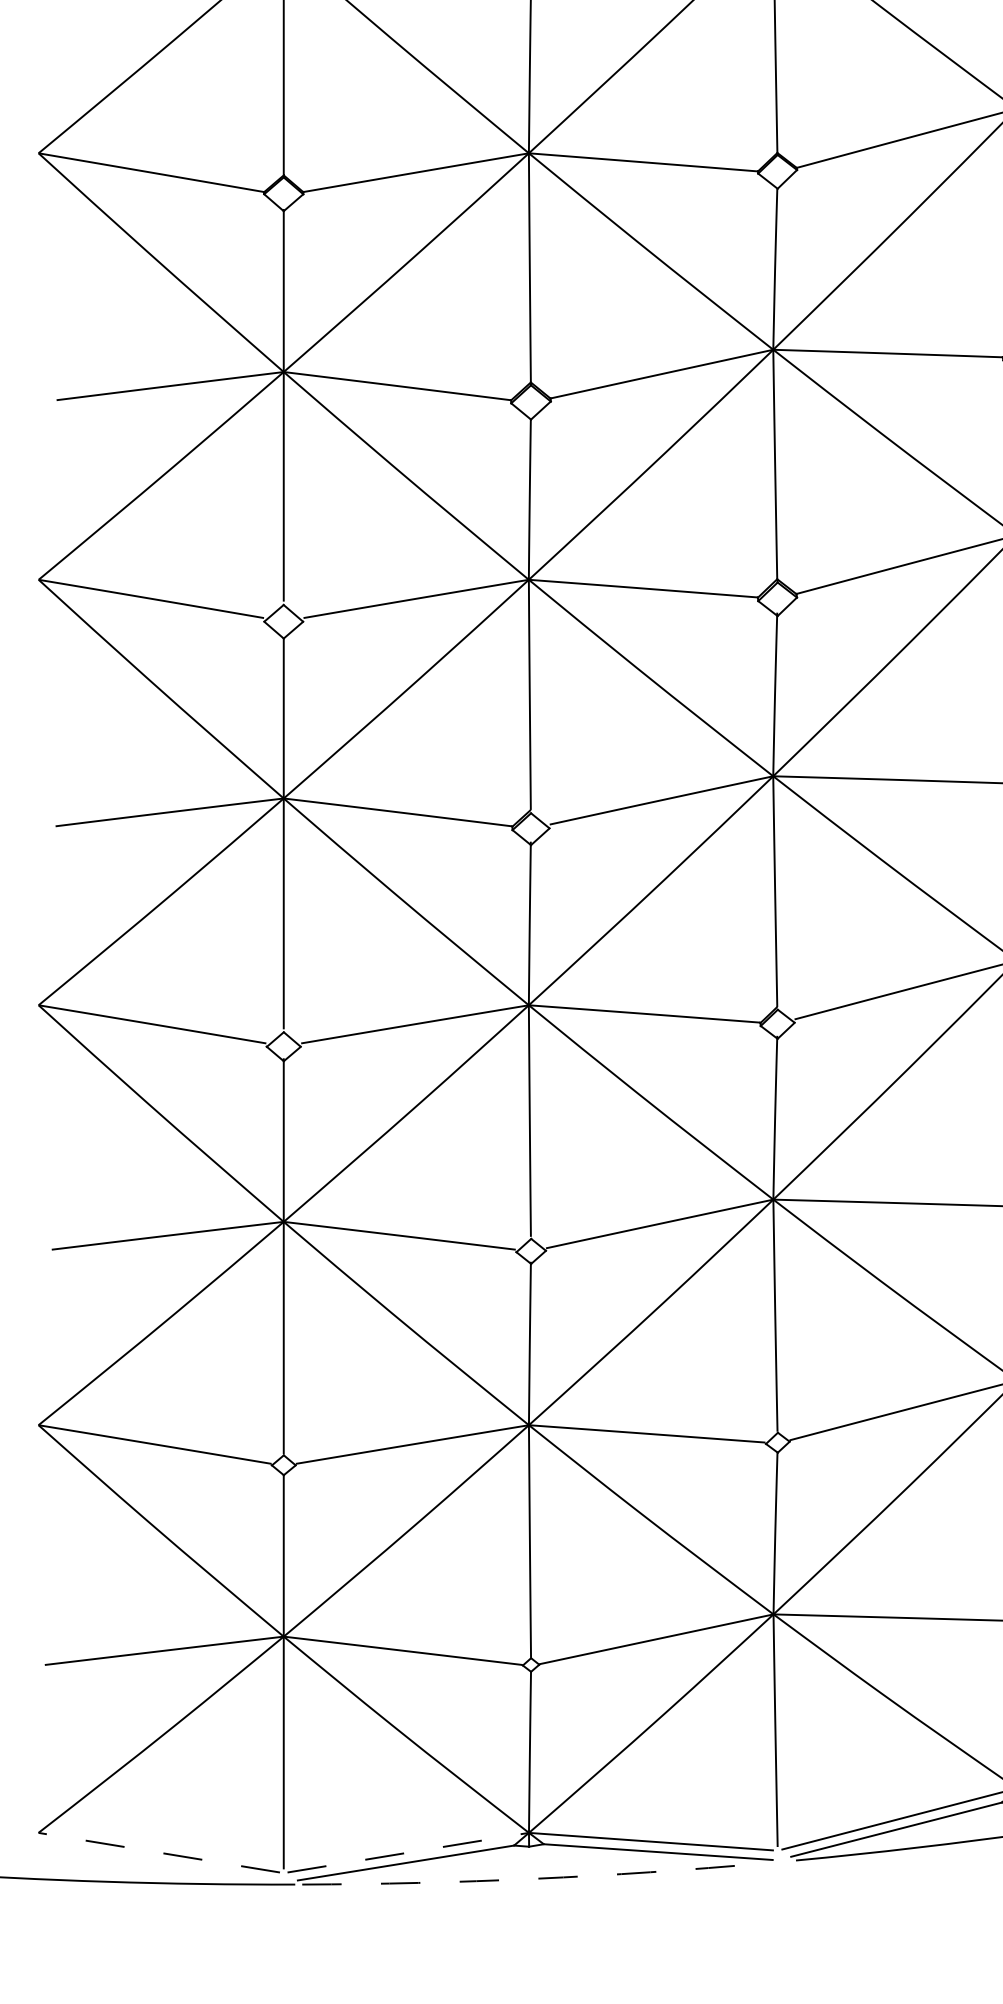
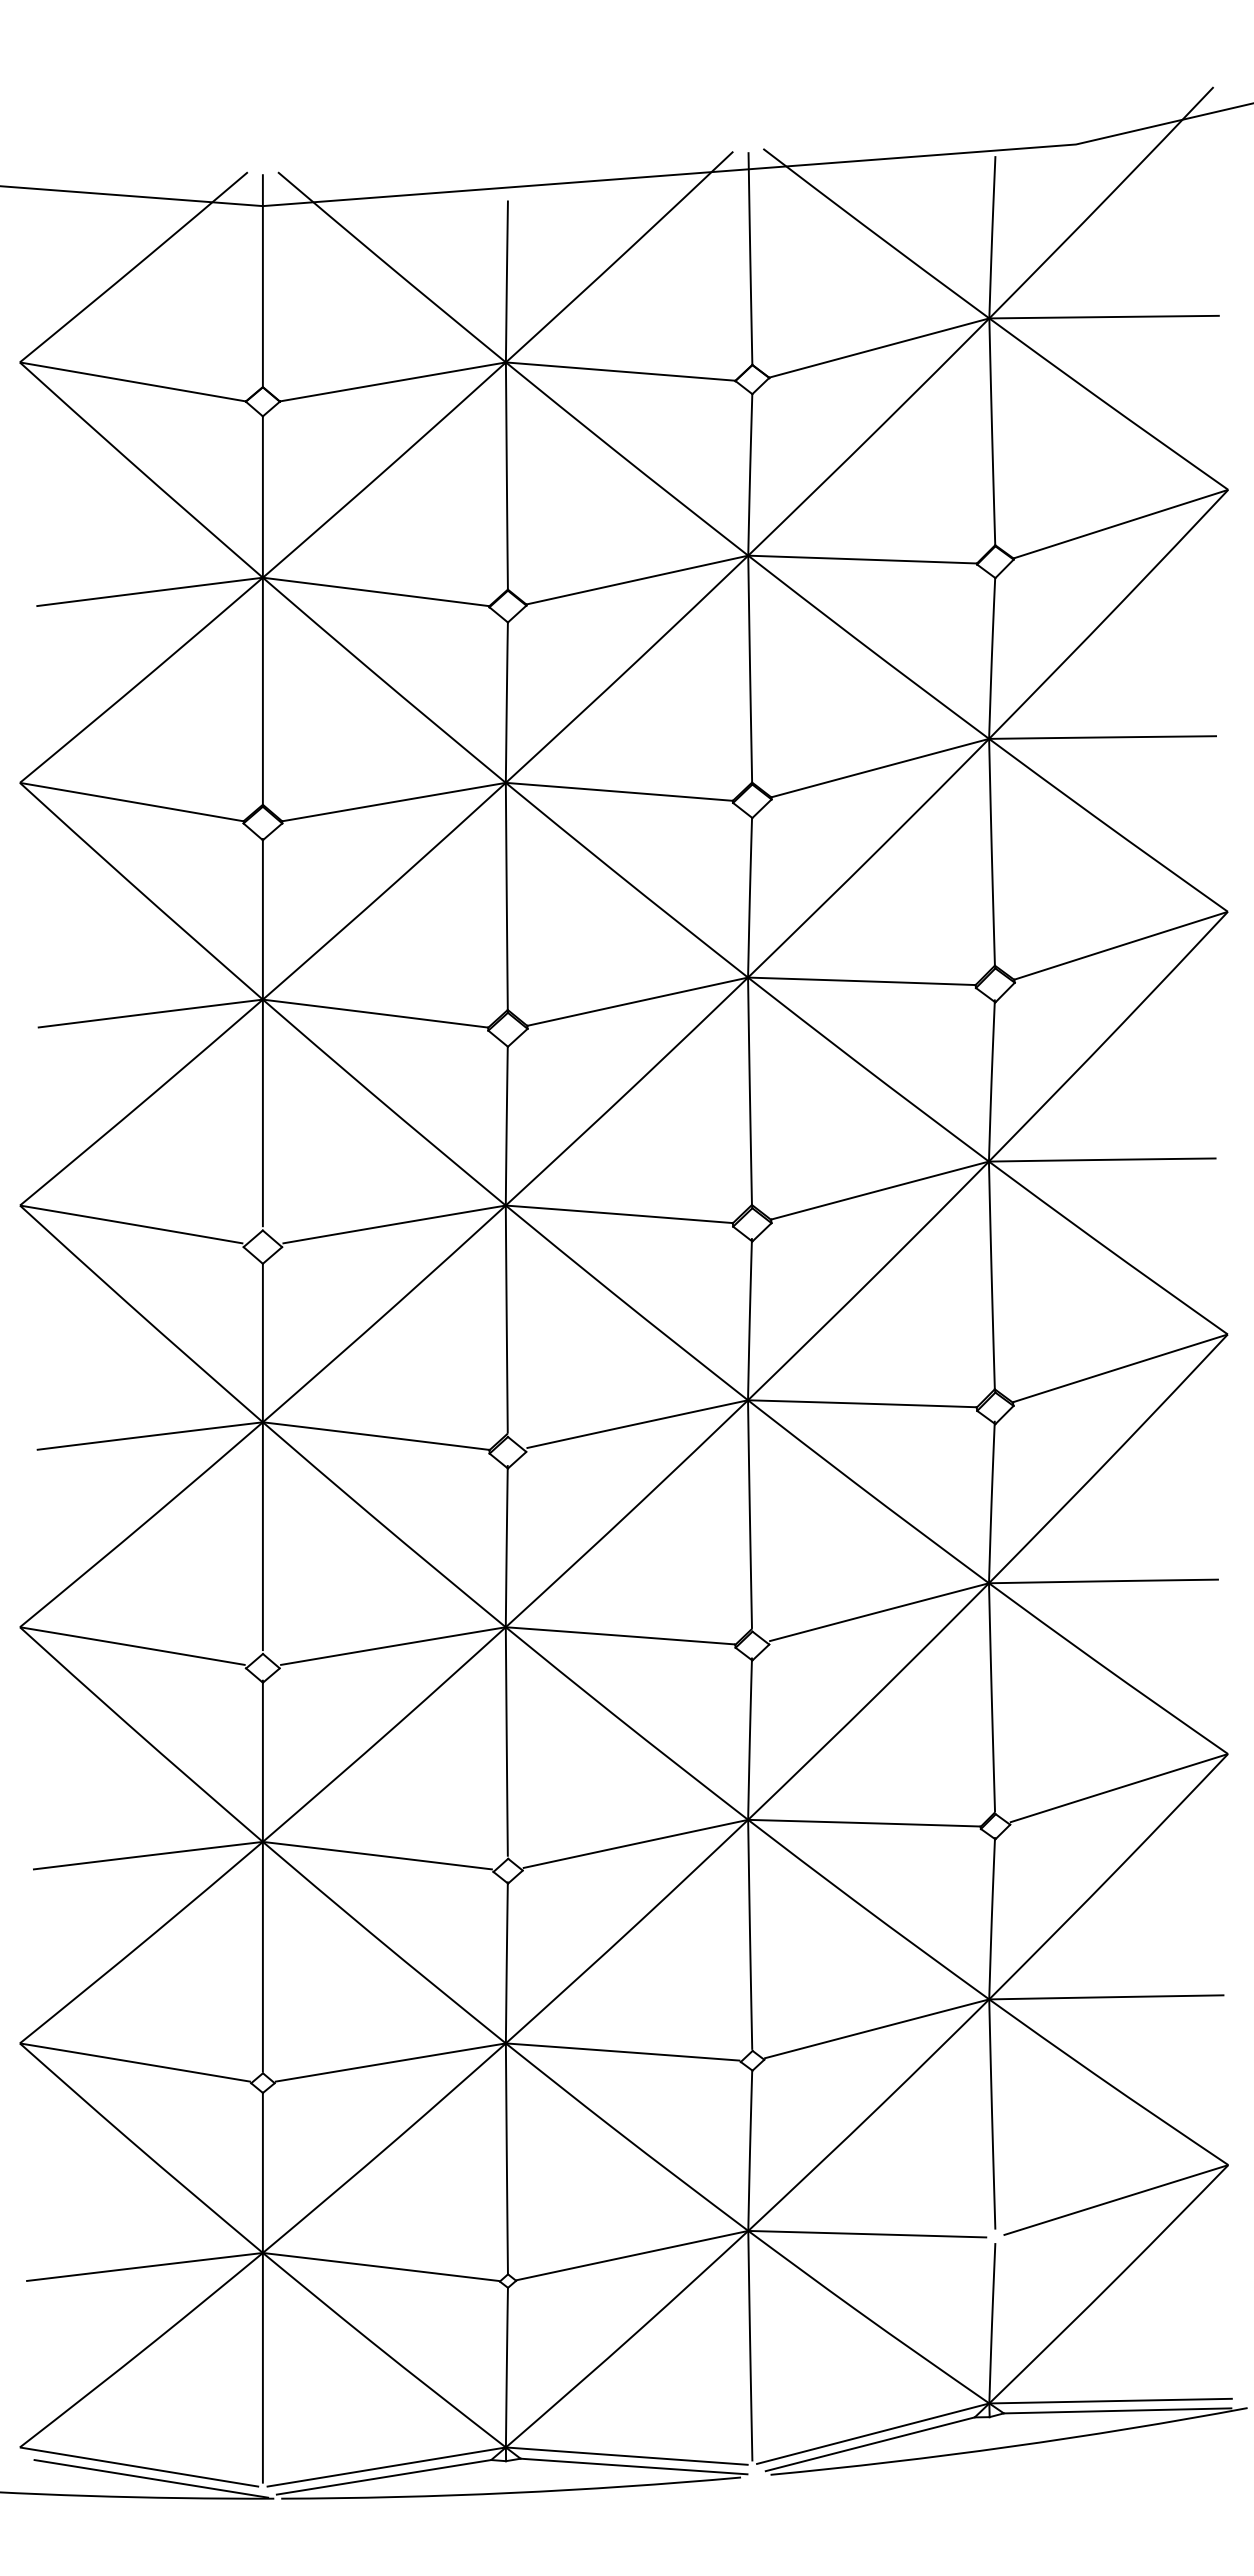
line: (159, 1853) -> (139, 2467), dashed -> solid
line: (408, 1853) -> (386, 2467), dashed -> solid
line: (171, 1864) -> (151, 2478), added
arc: (534, 1878) -> (511, 2492), dashed -> solid

